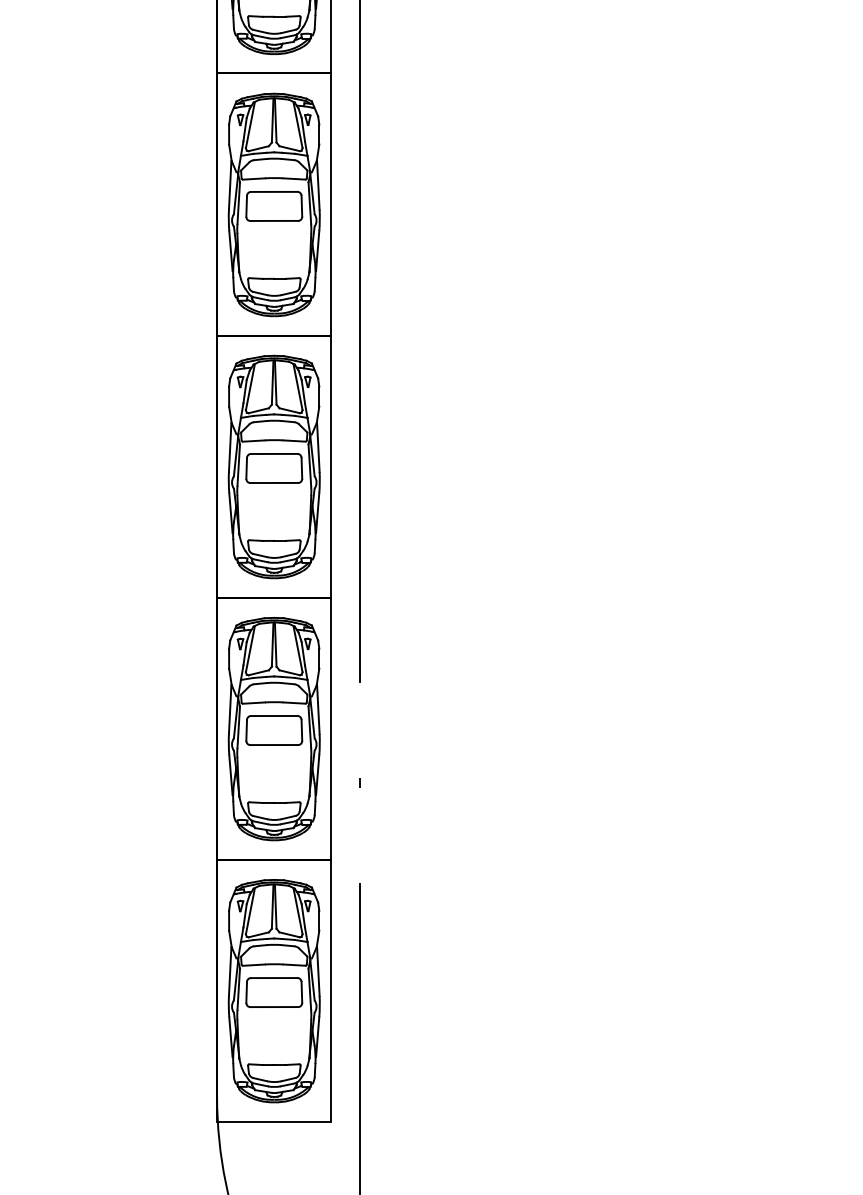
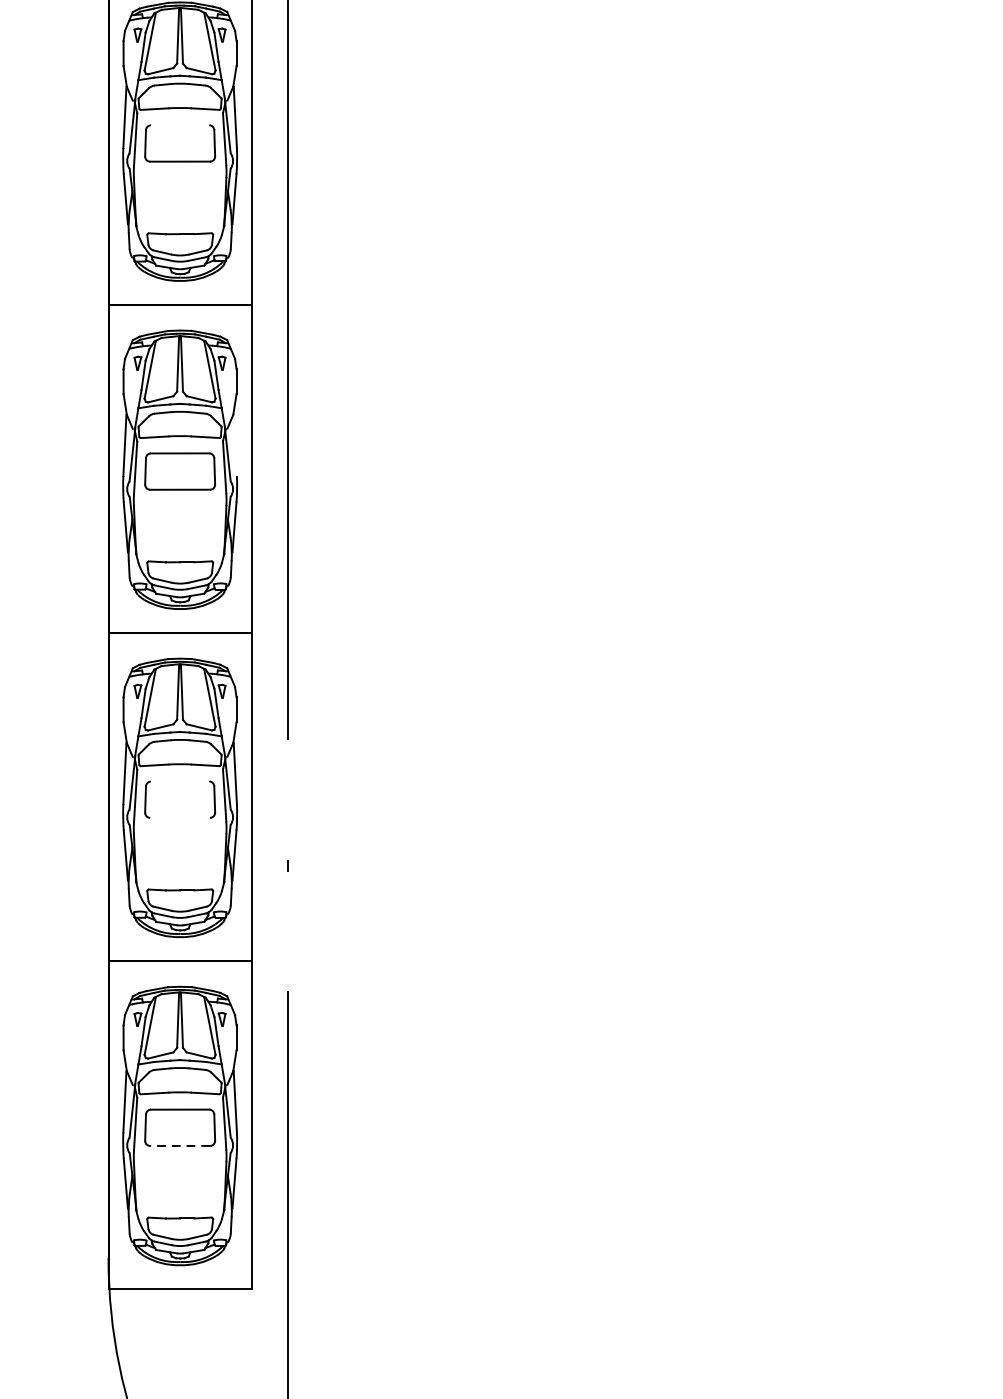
line: (274, 191) -> (180, 124), removed
line: (318, 447) -> (235, 445), removed
line: (274, 715) -> (180, 780), removed
line: (274, 745) -> (180, 818), removed
line: (274, 1007) -> (180, 1146), solid -> dashed

